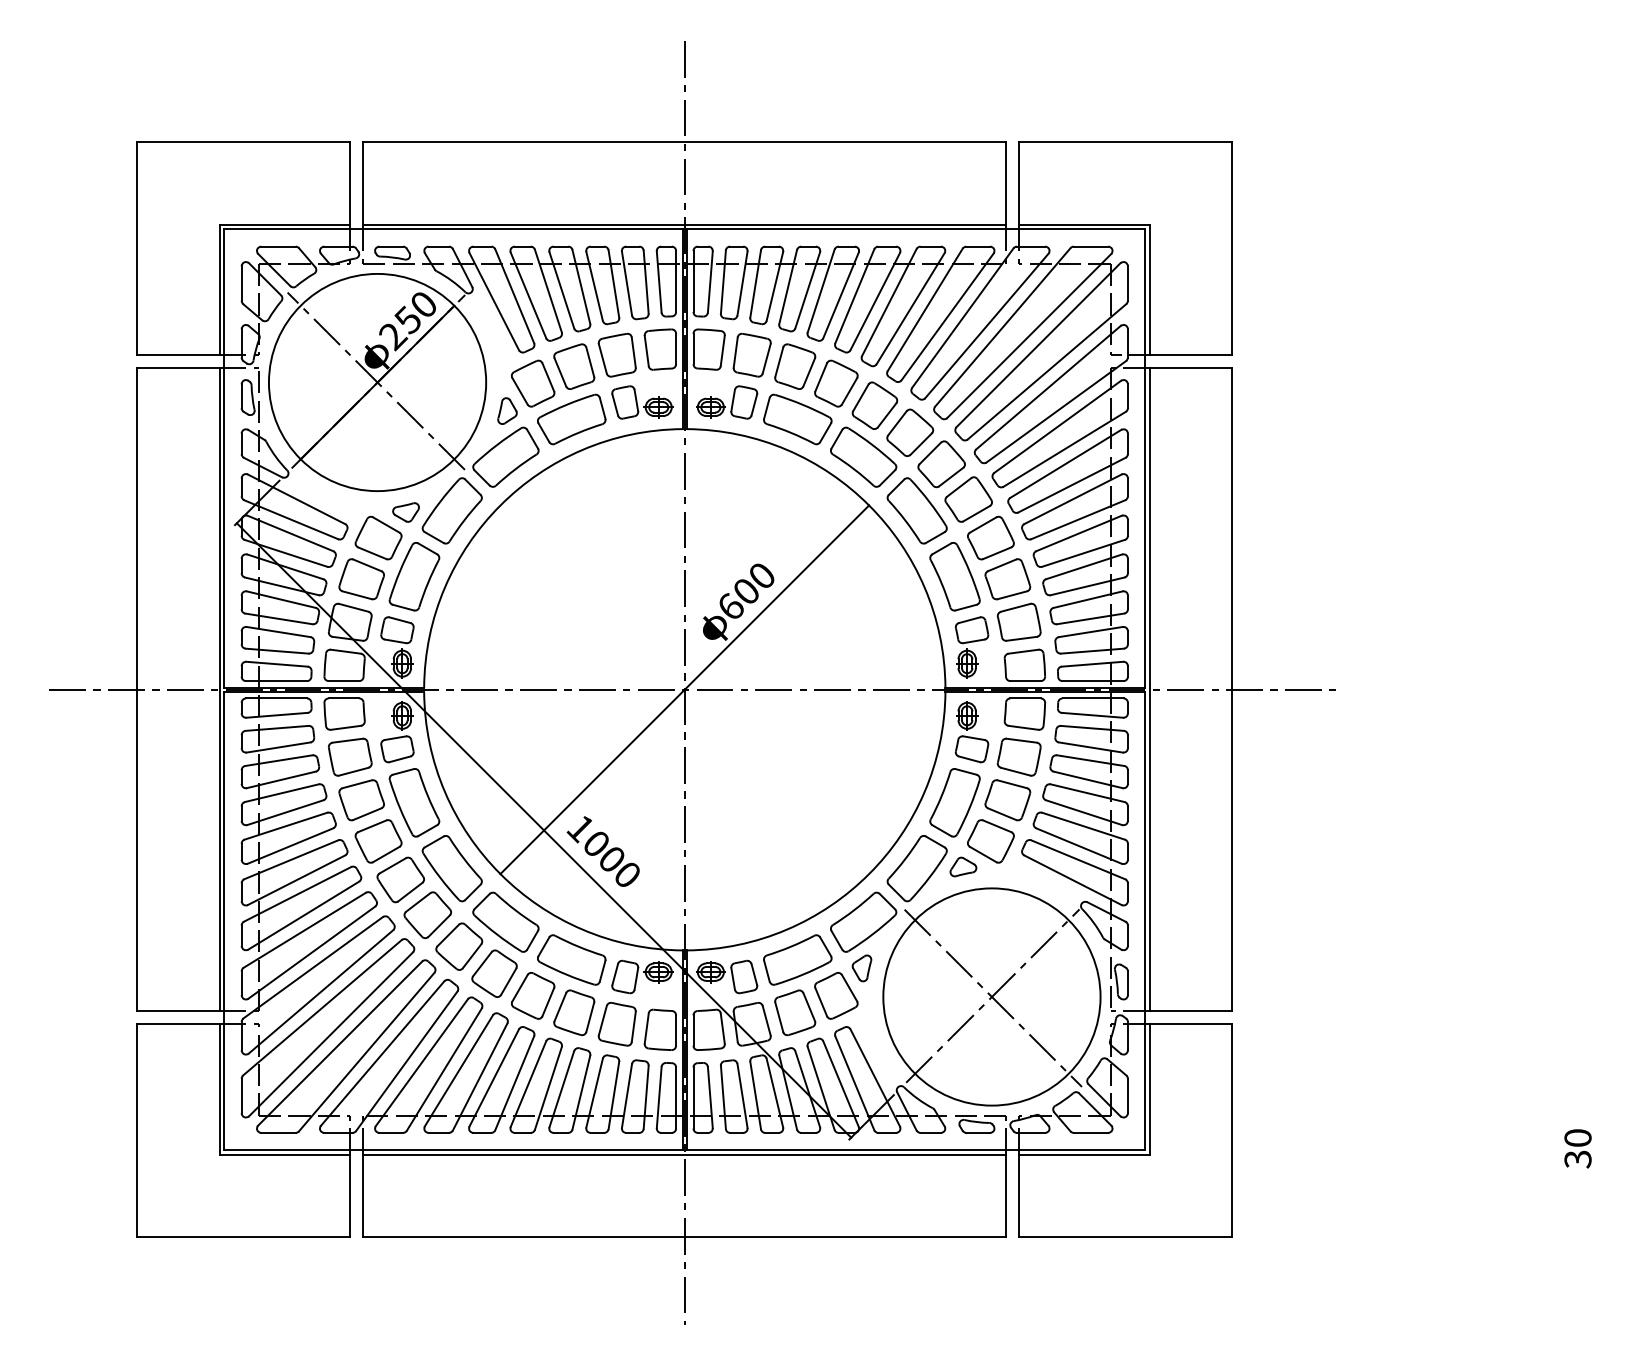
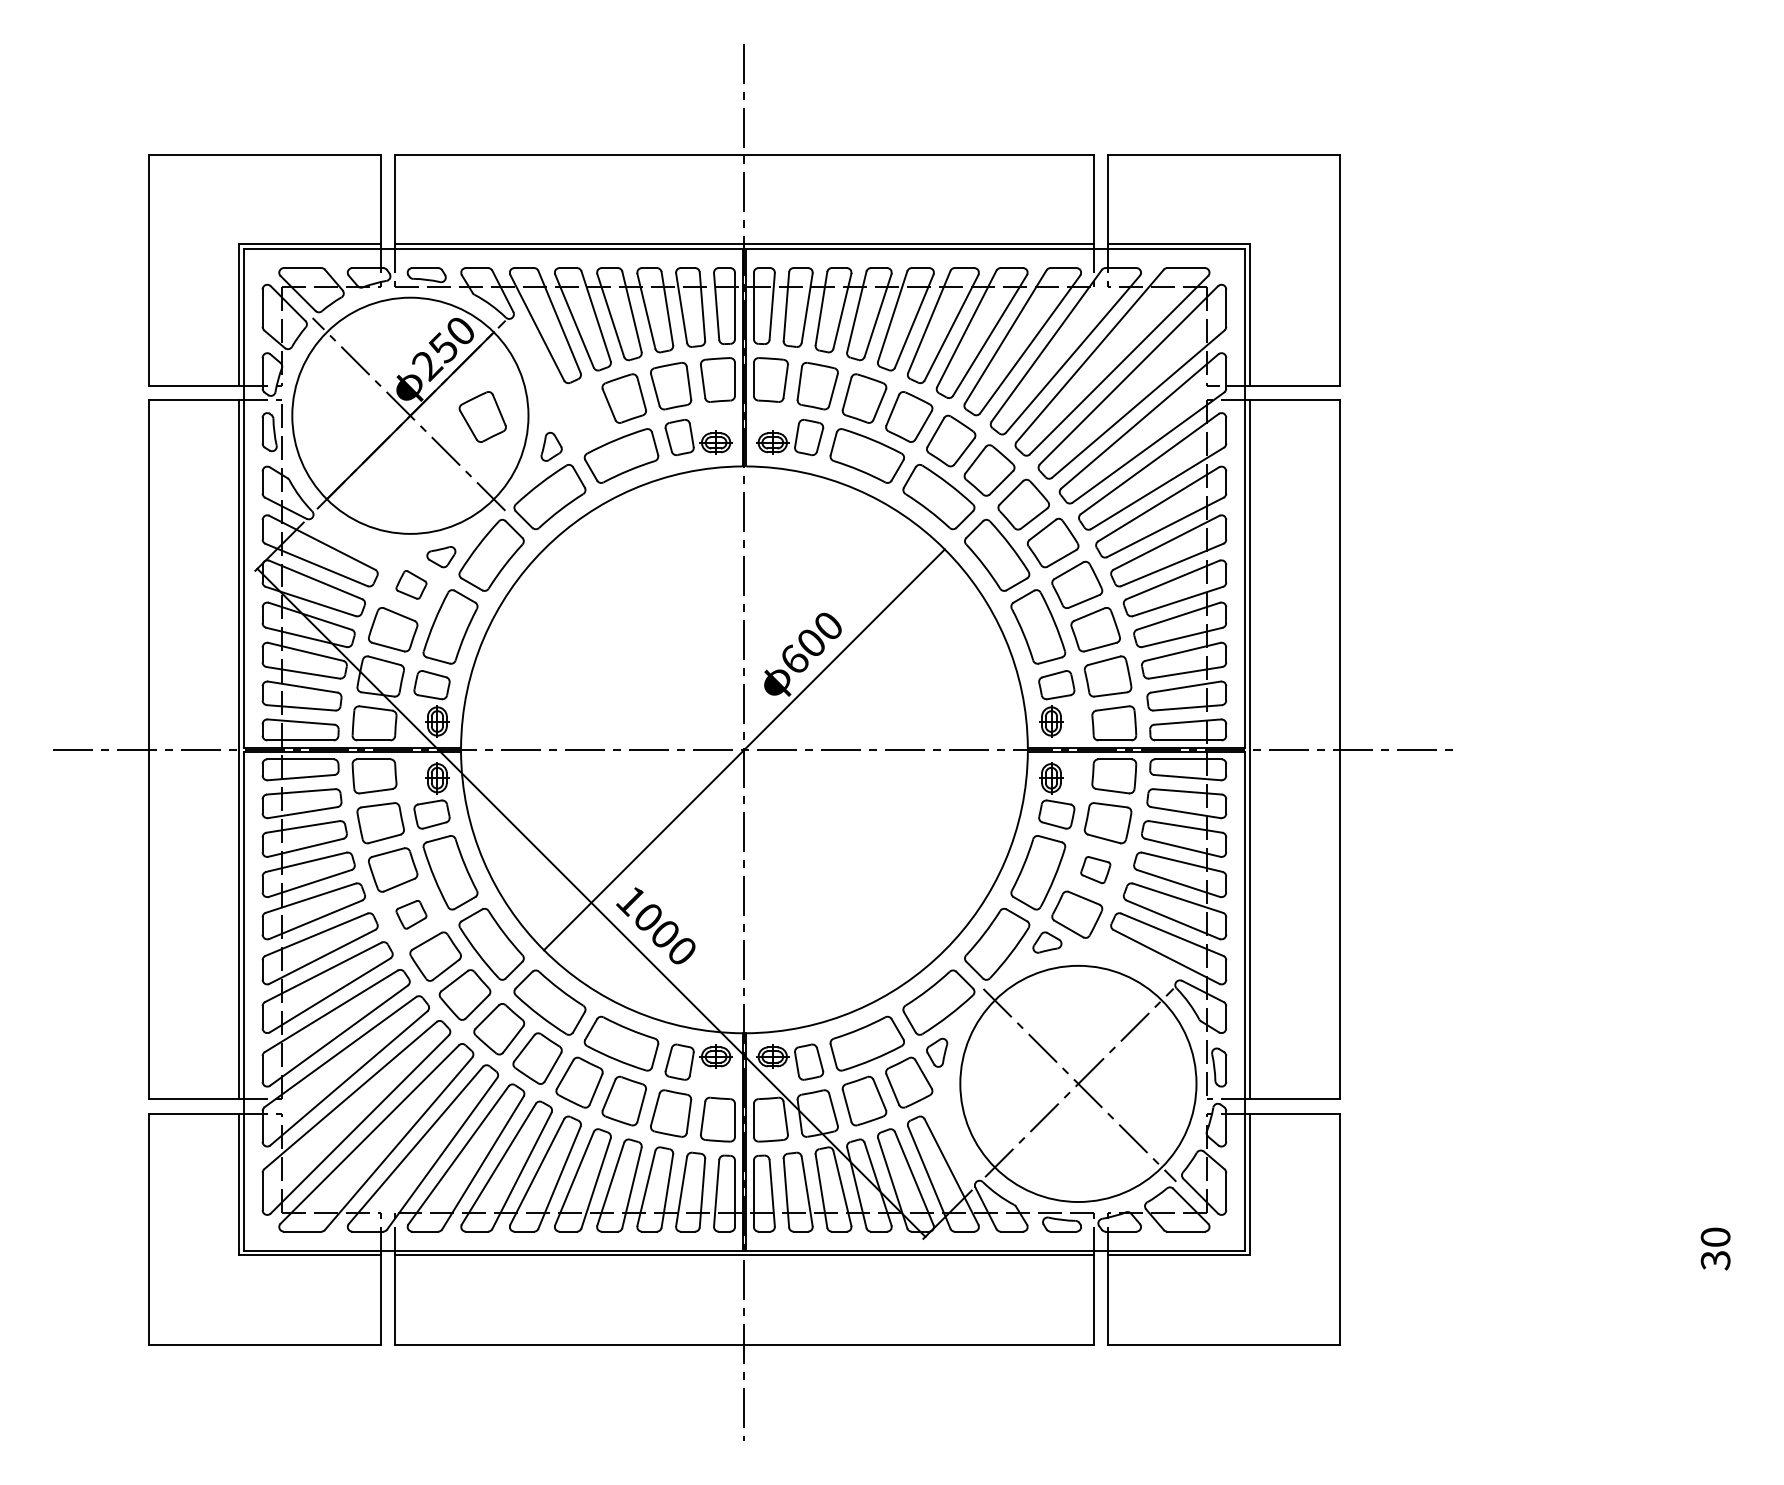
part: (532, 383) -> (482, 416), moved
part: (378, 537) -> (411, 584), size x0.6
part: (1007, 800) -> (1095, 870), size x0.6
part: (378, 841) -> (411, 914), size x0.6

